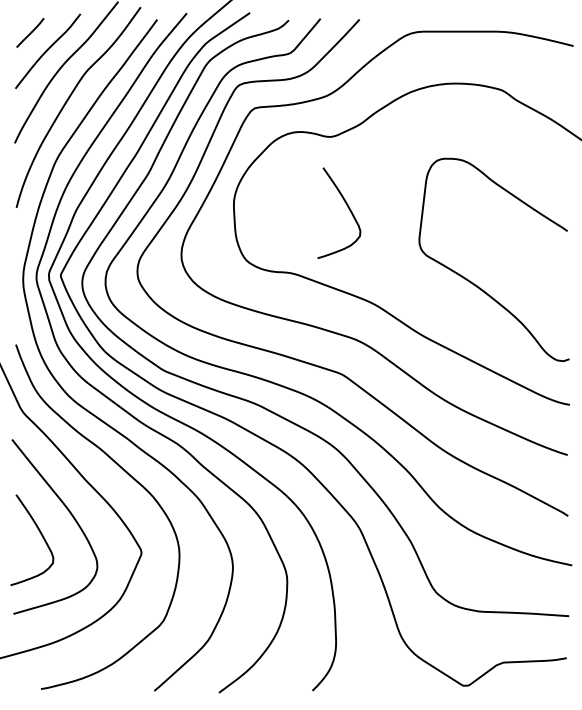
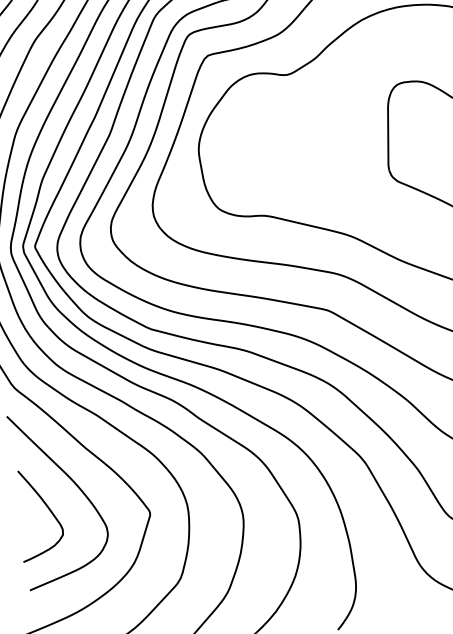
curve: (347, 207) -> (312, 143), removed

